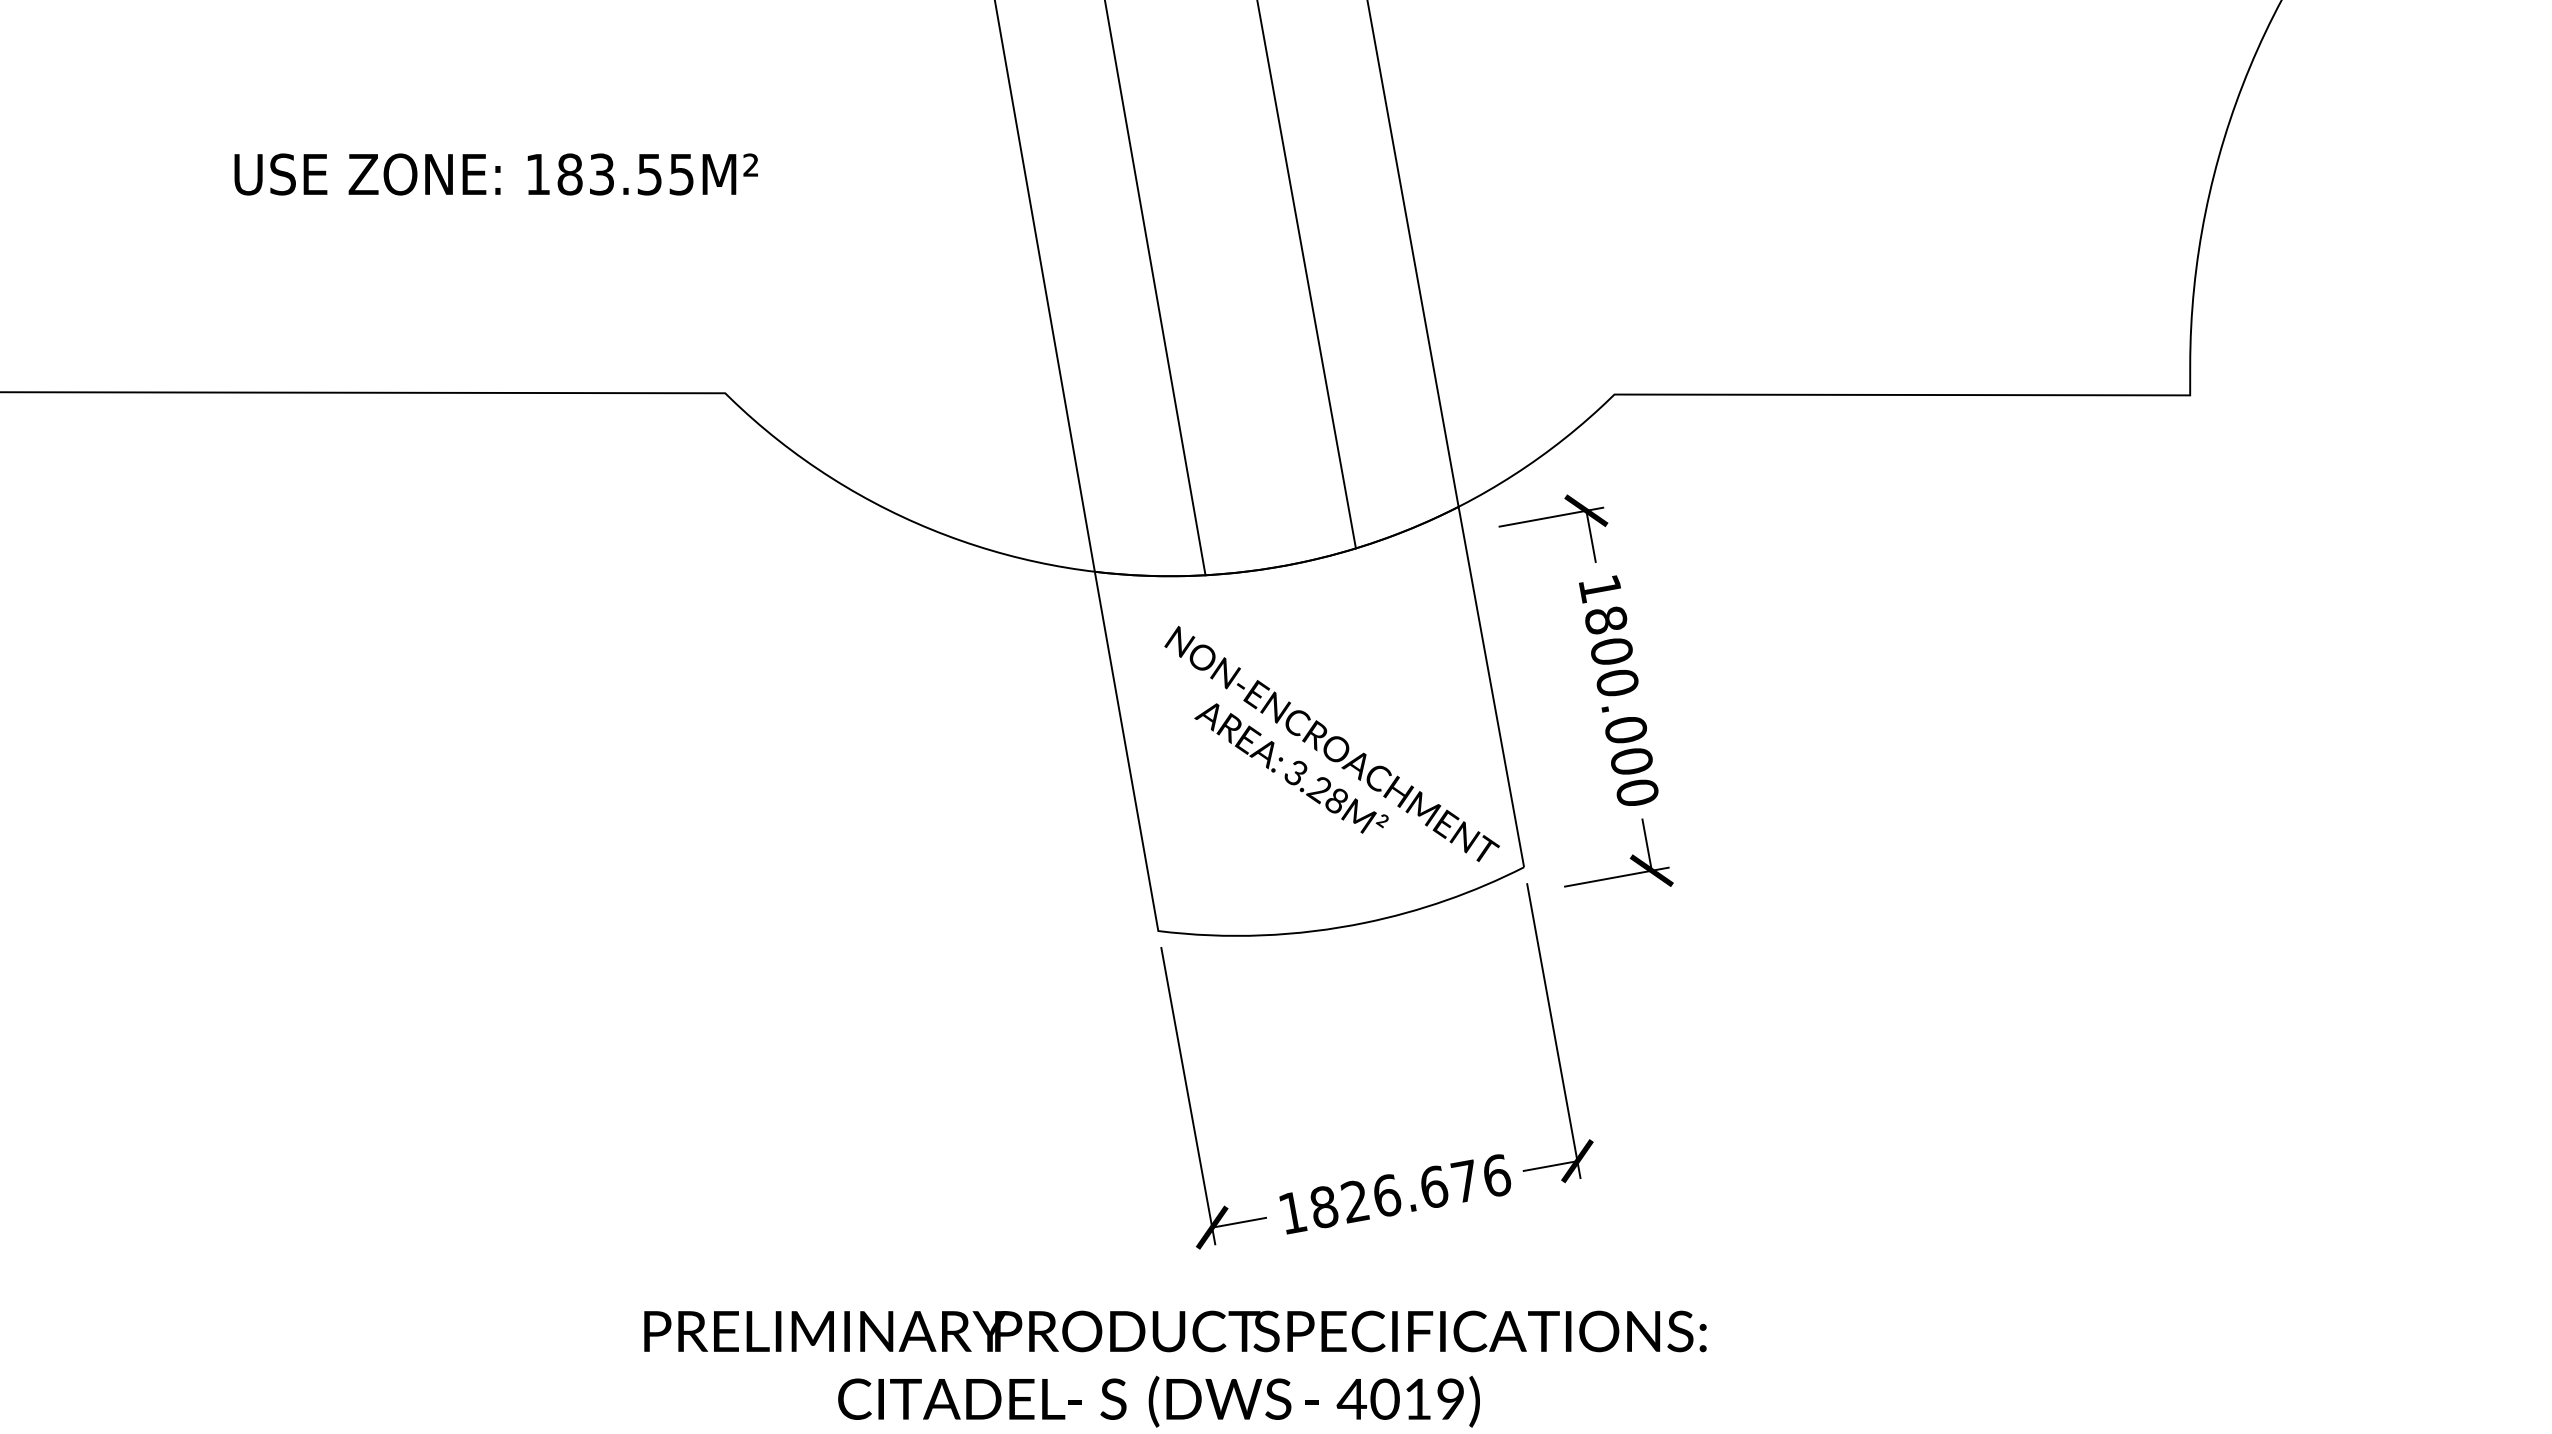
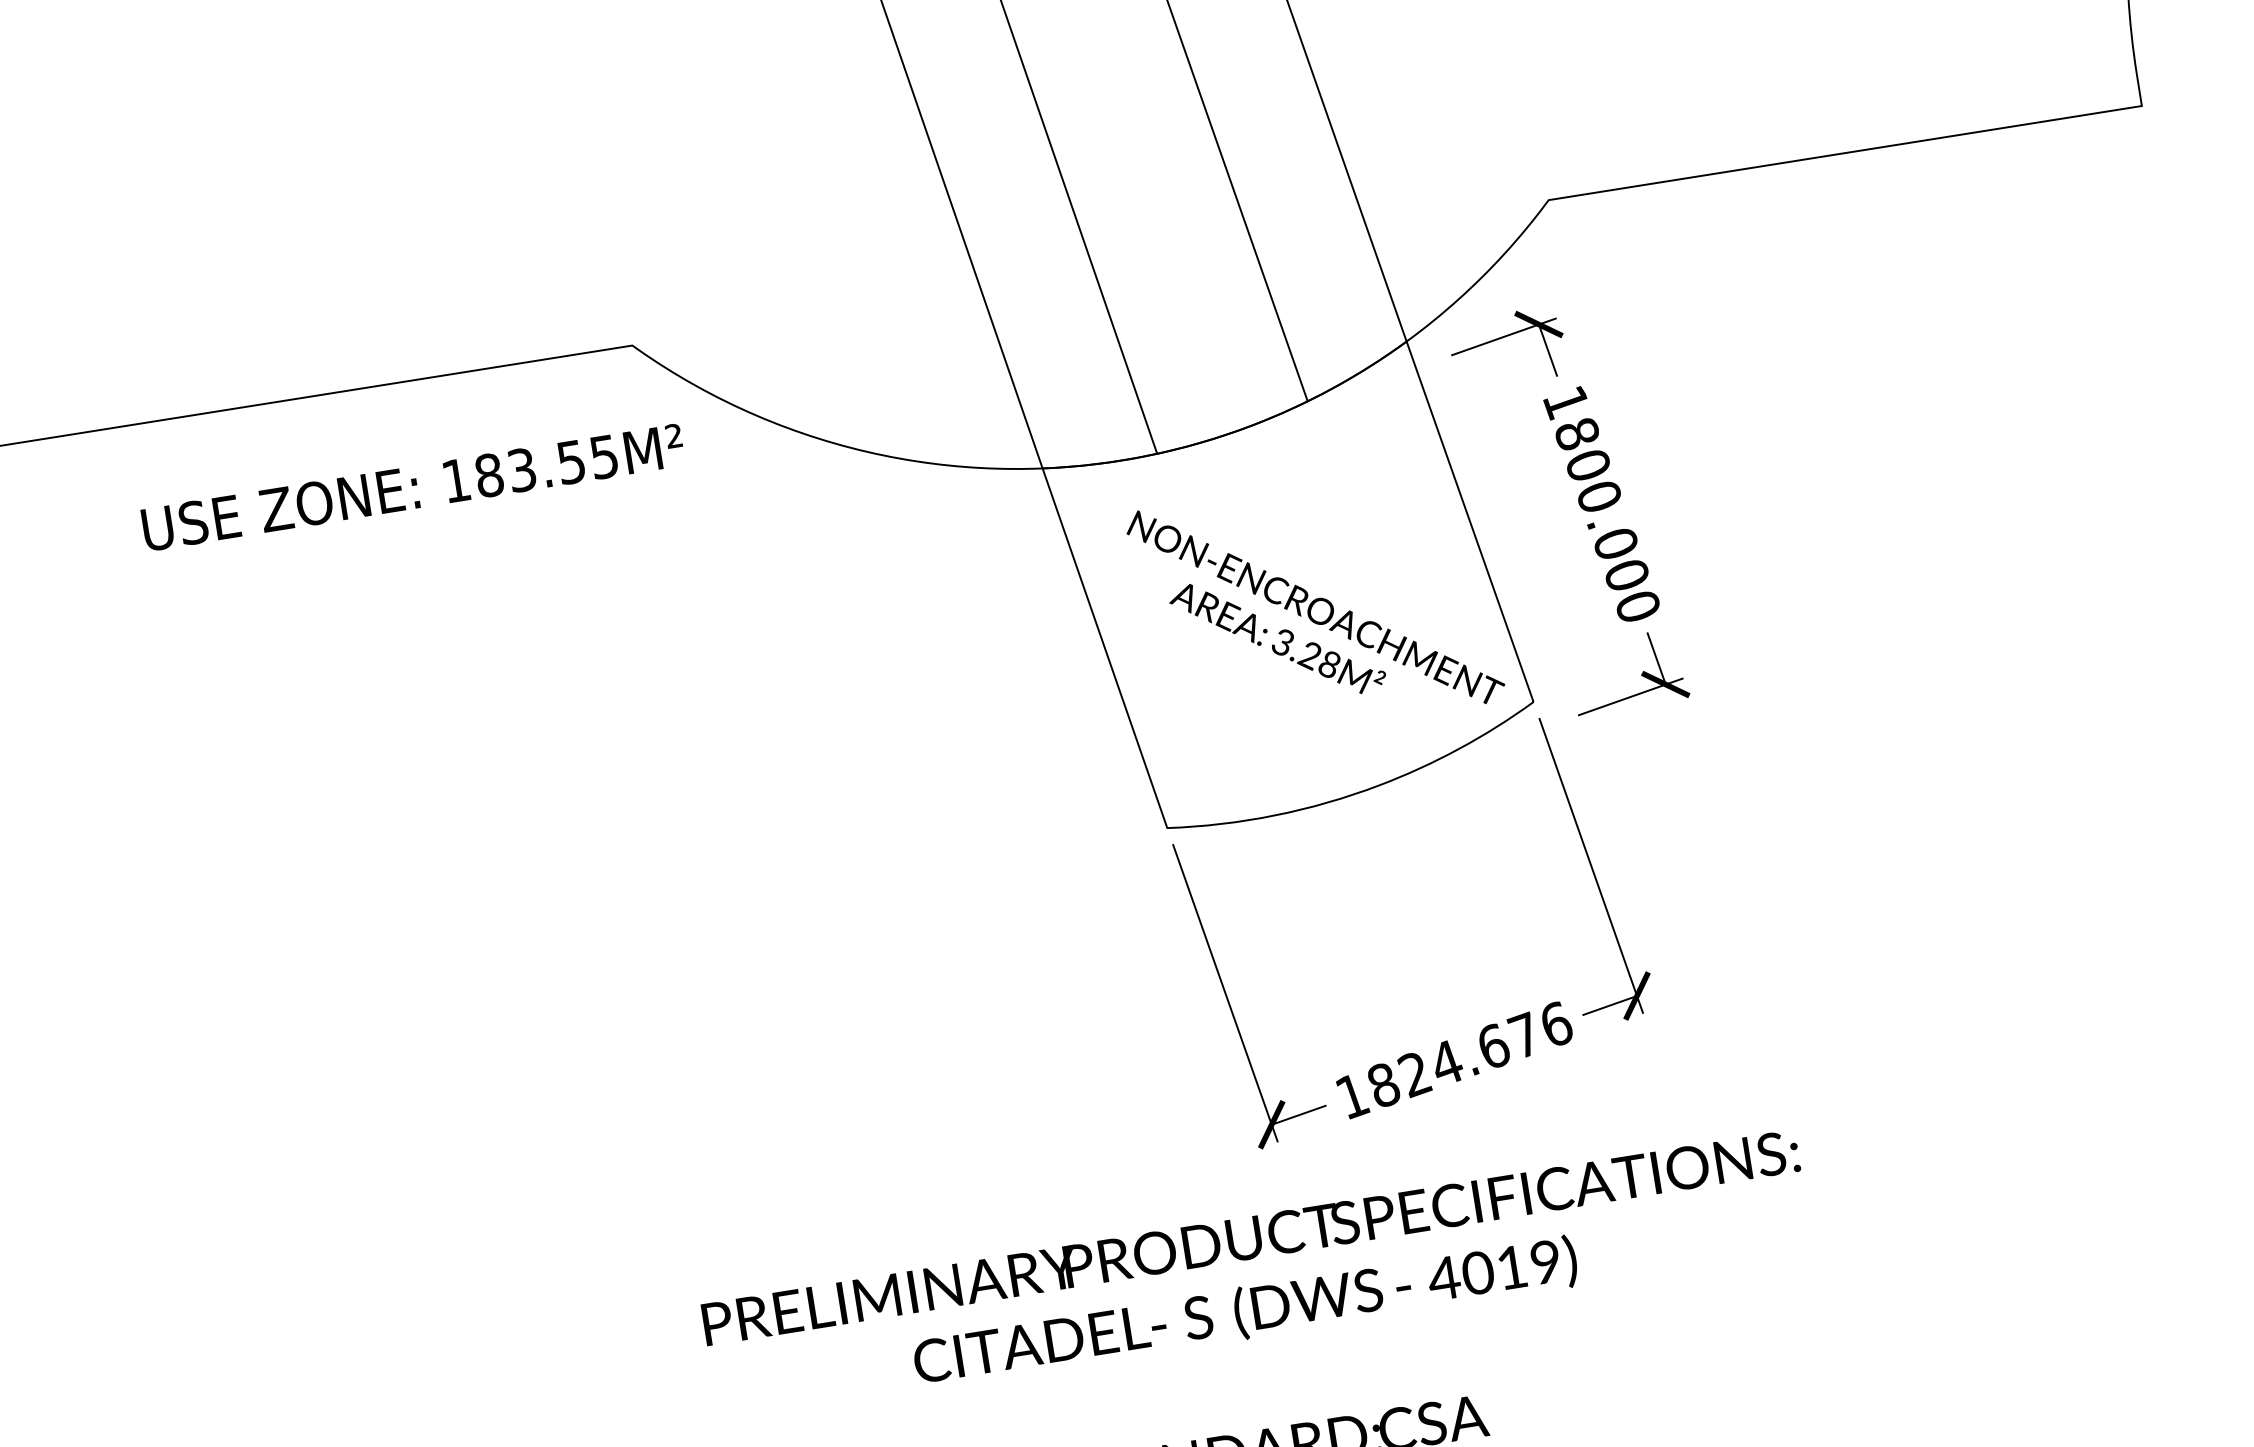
text: (495, 174) -> (412, 487), moved
text: (1387, 1195) -> (1447, 1062), 1826.676 -> 1824.676

